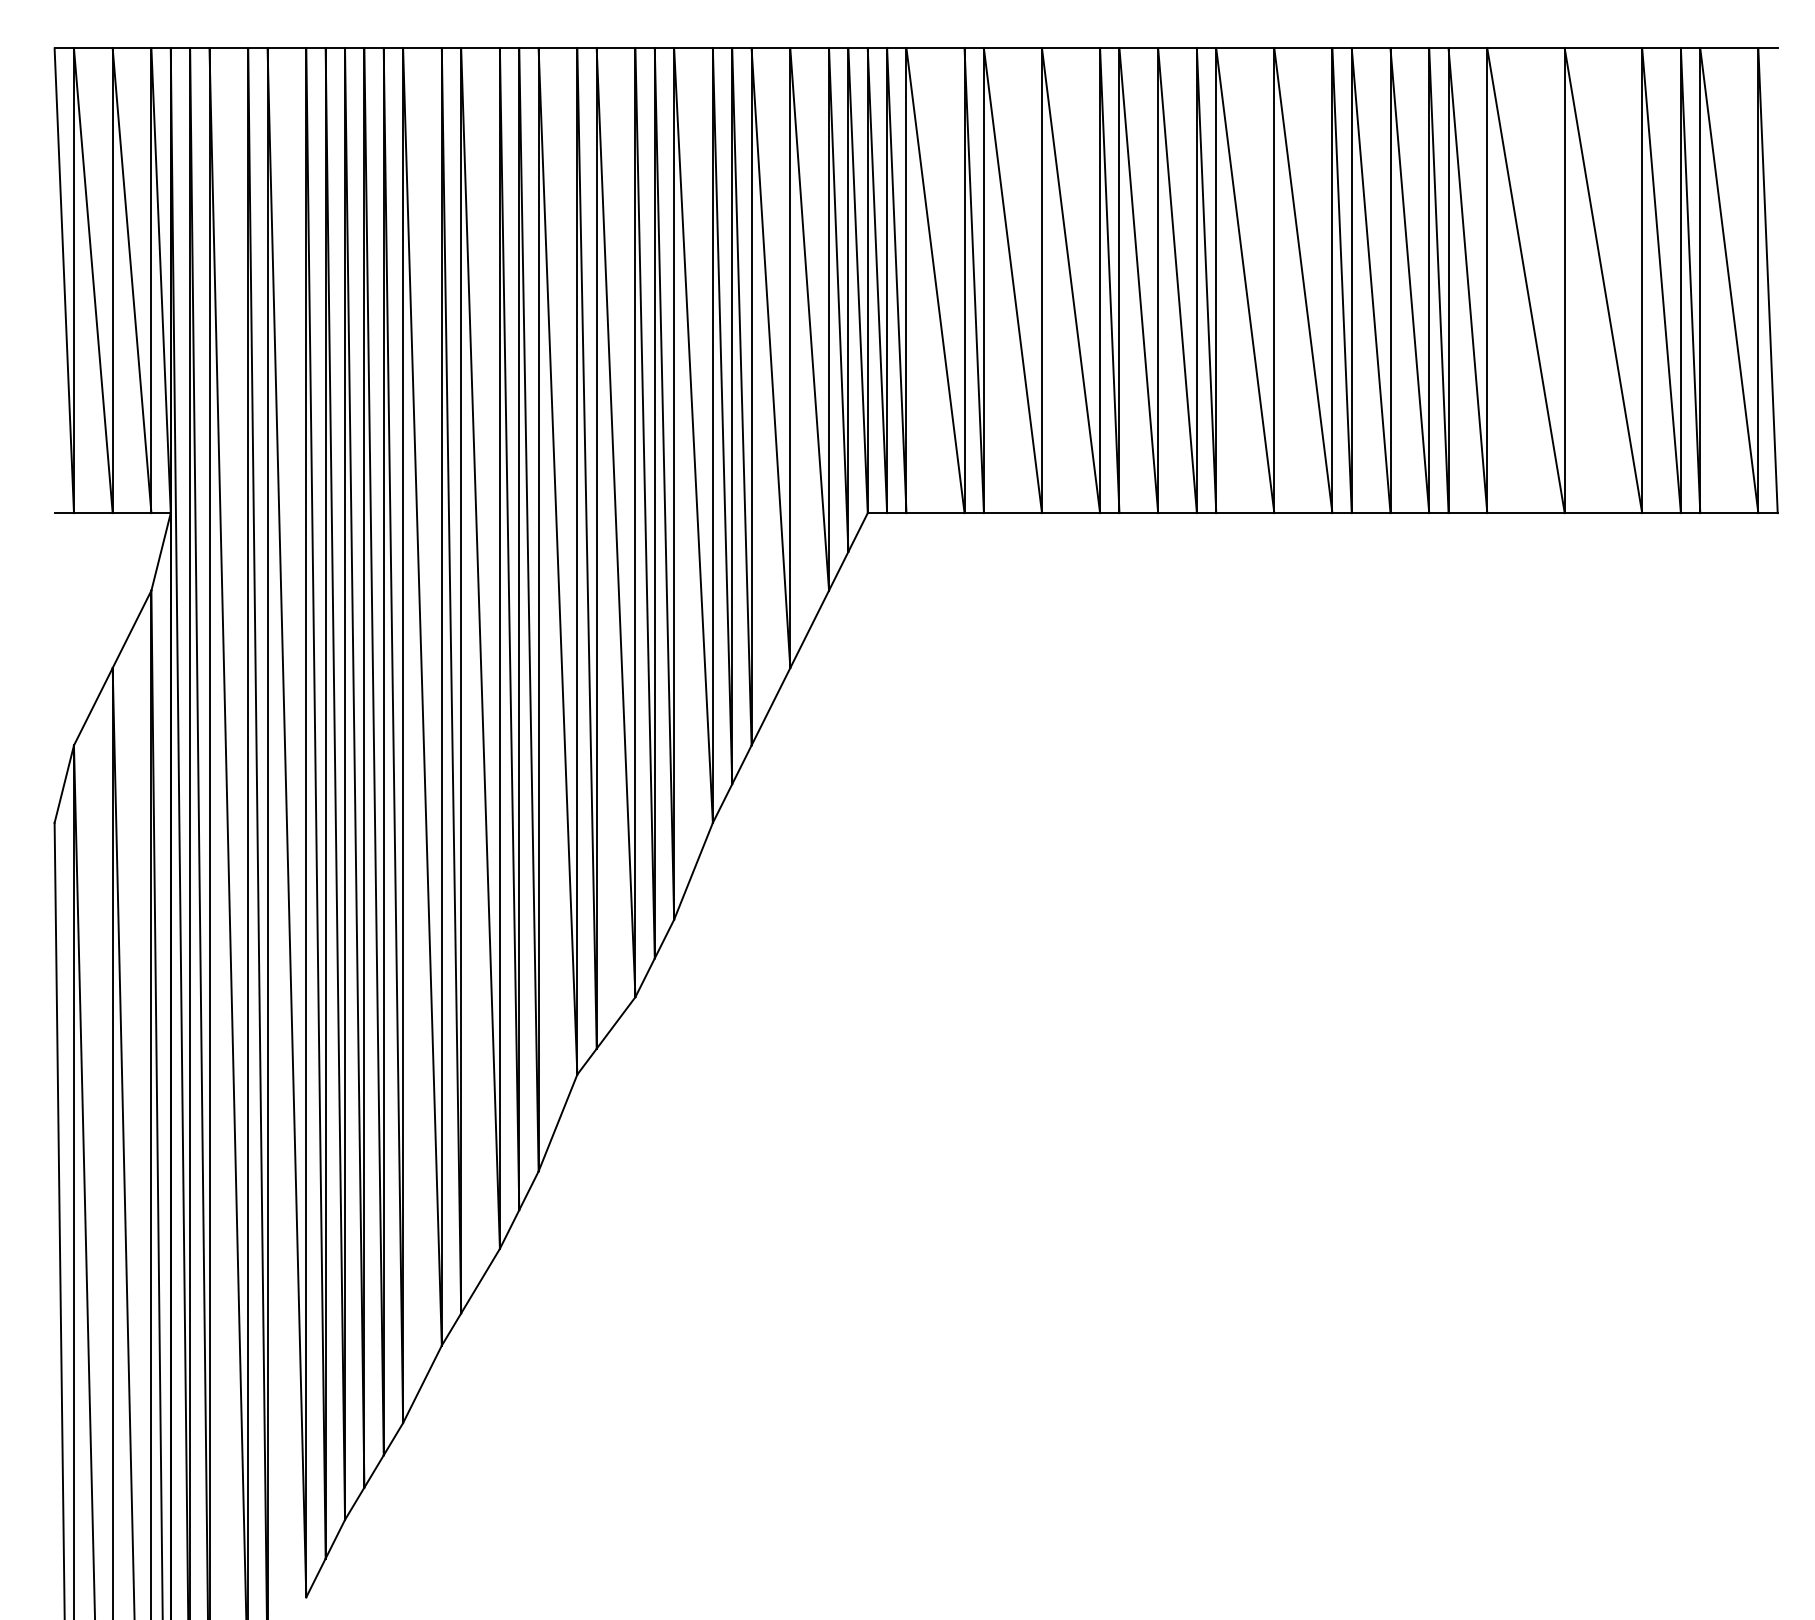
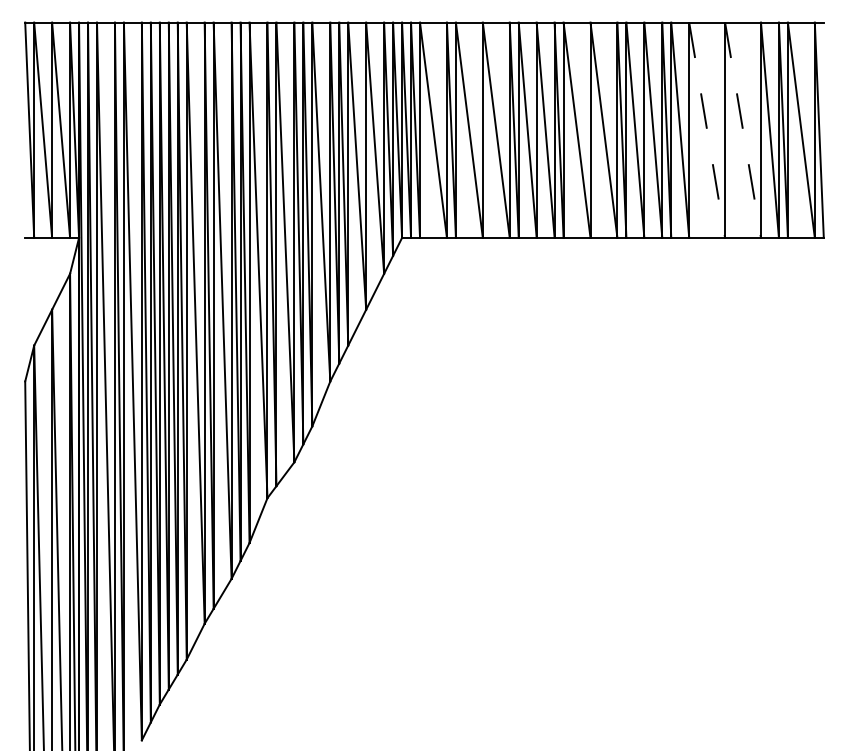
line: (1526, 281) -> (707, 130), solid -> dashed
line: (1604, 281) -> (743, 130), solid -> dashed

